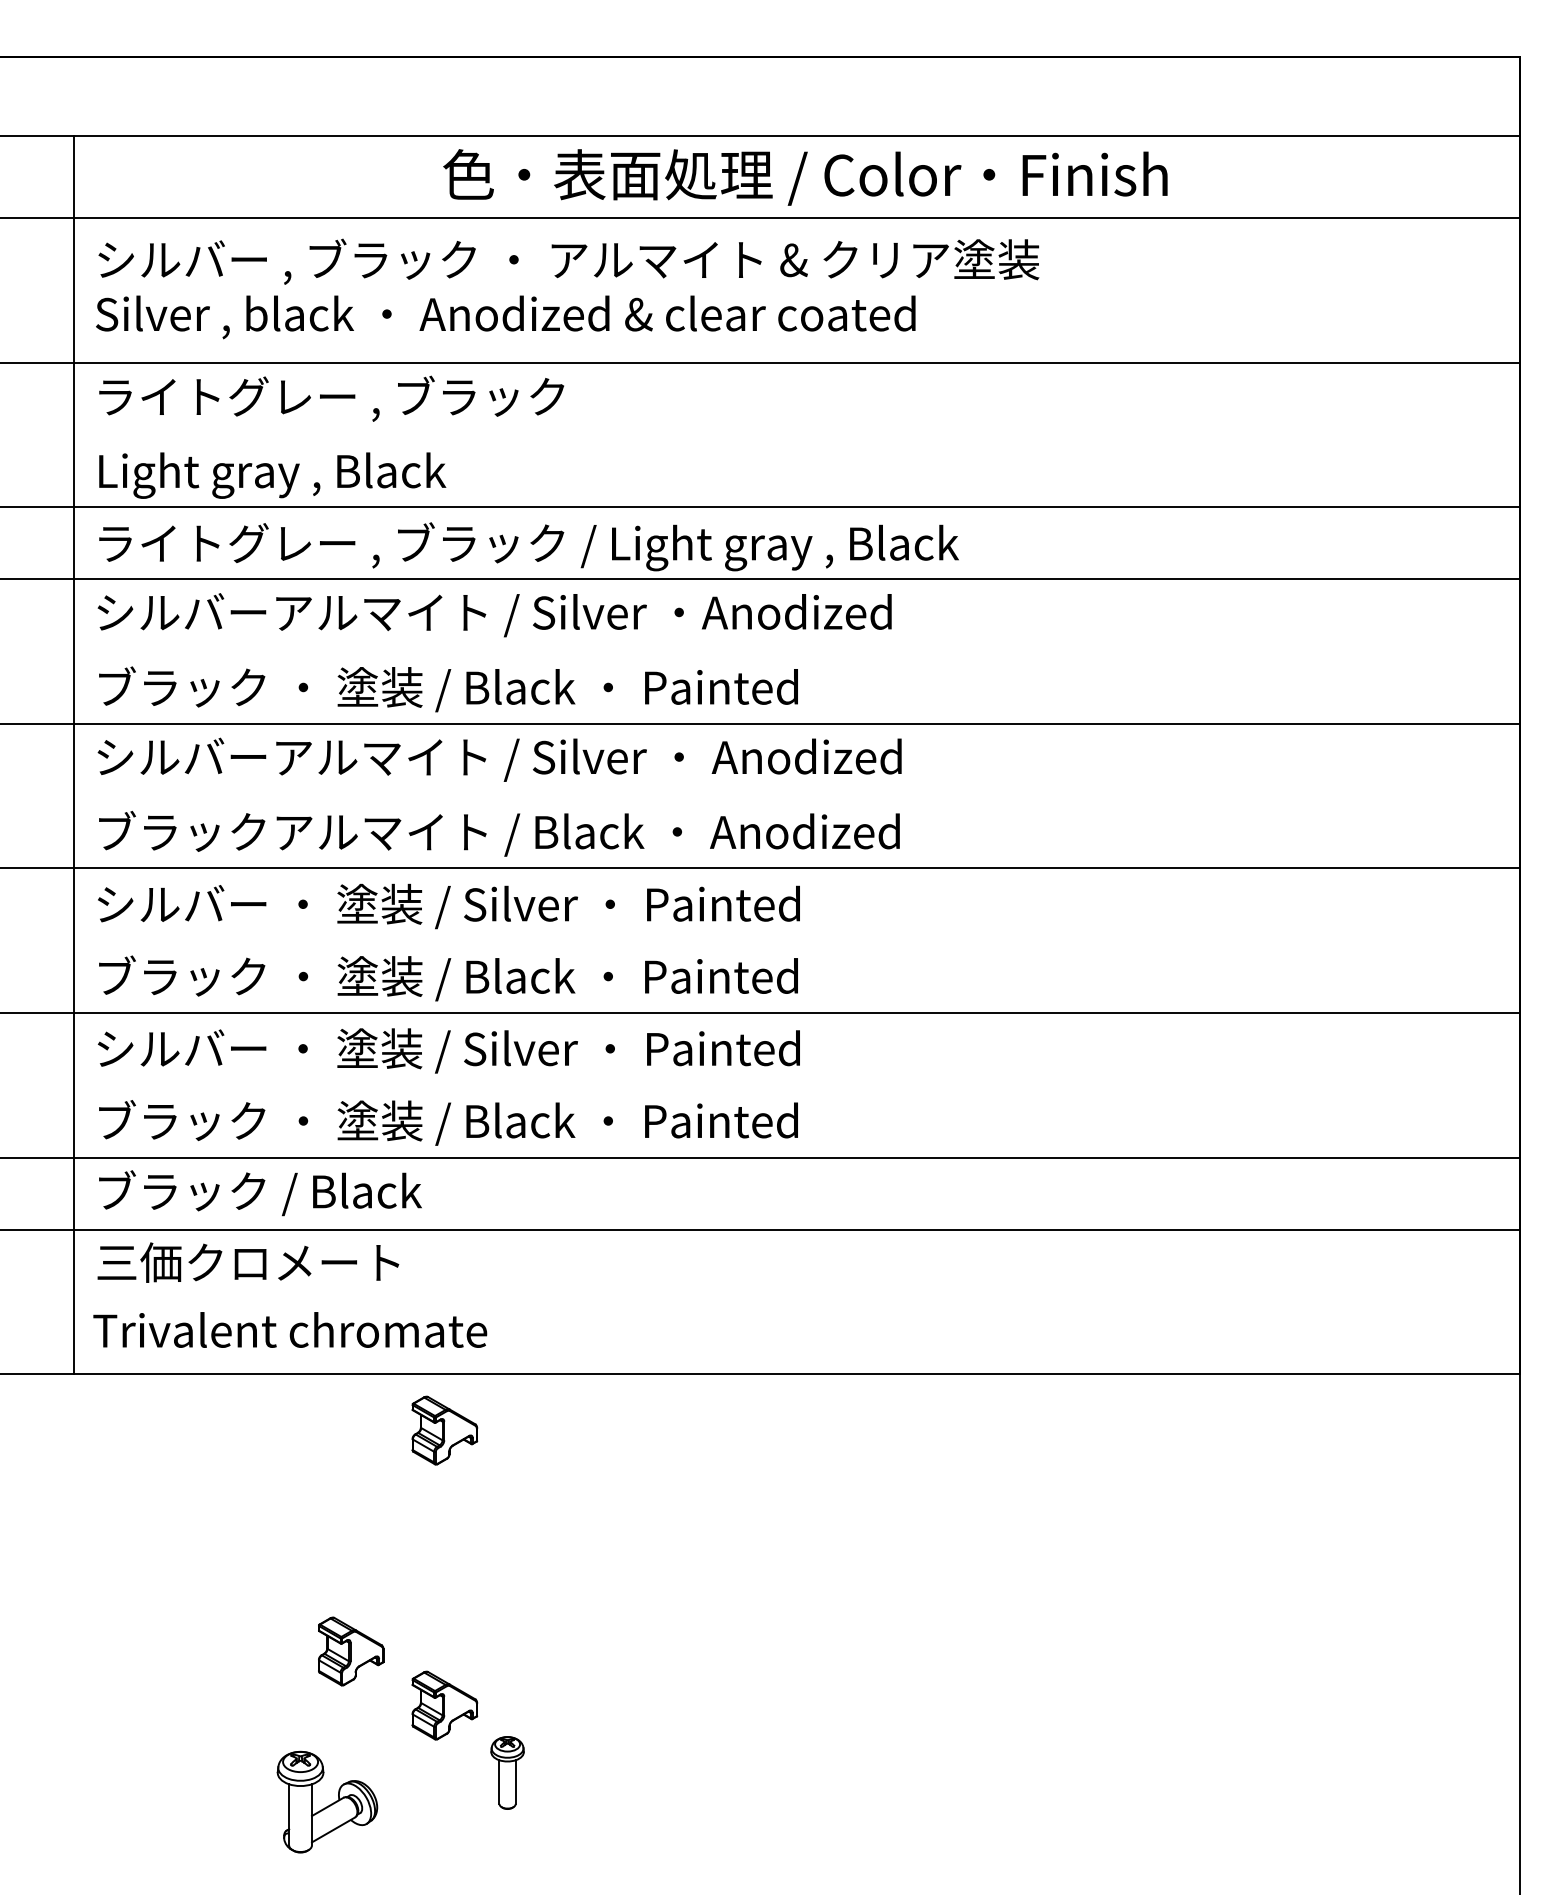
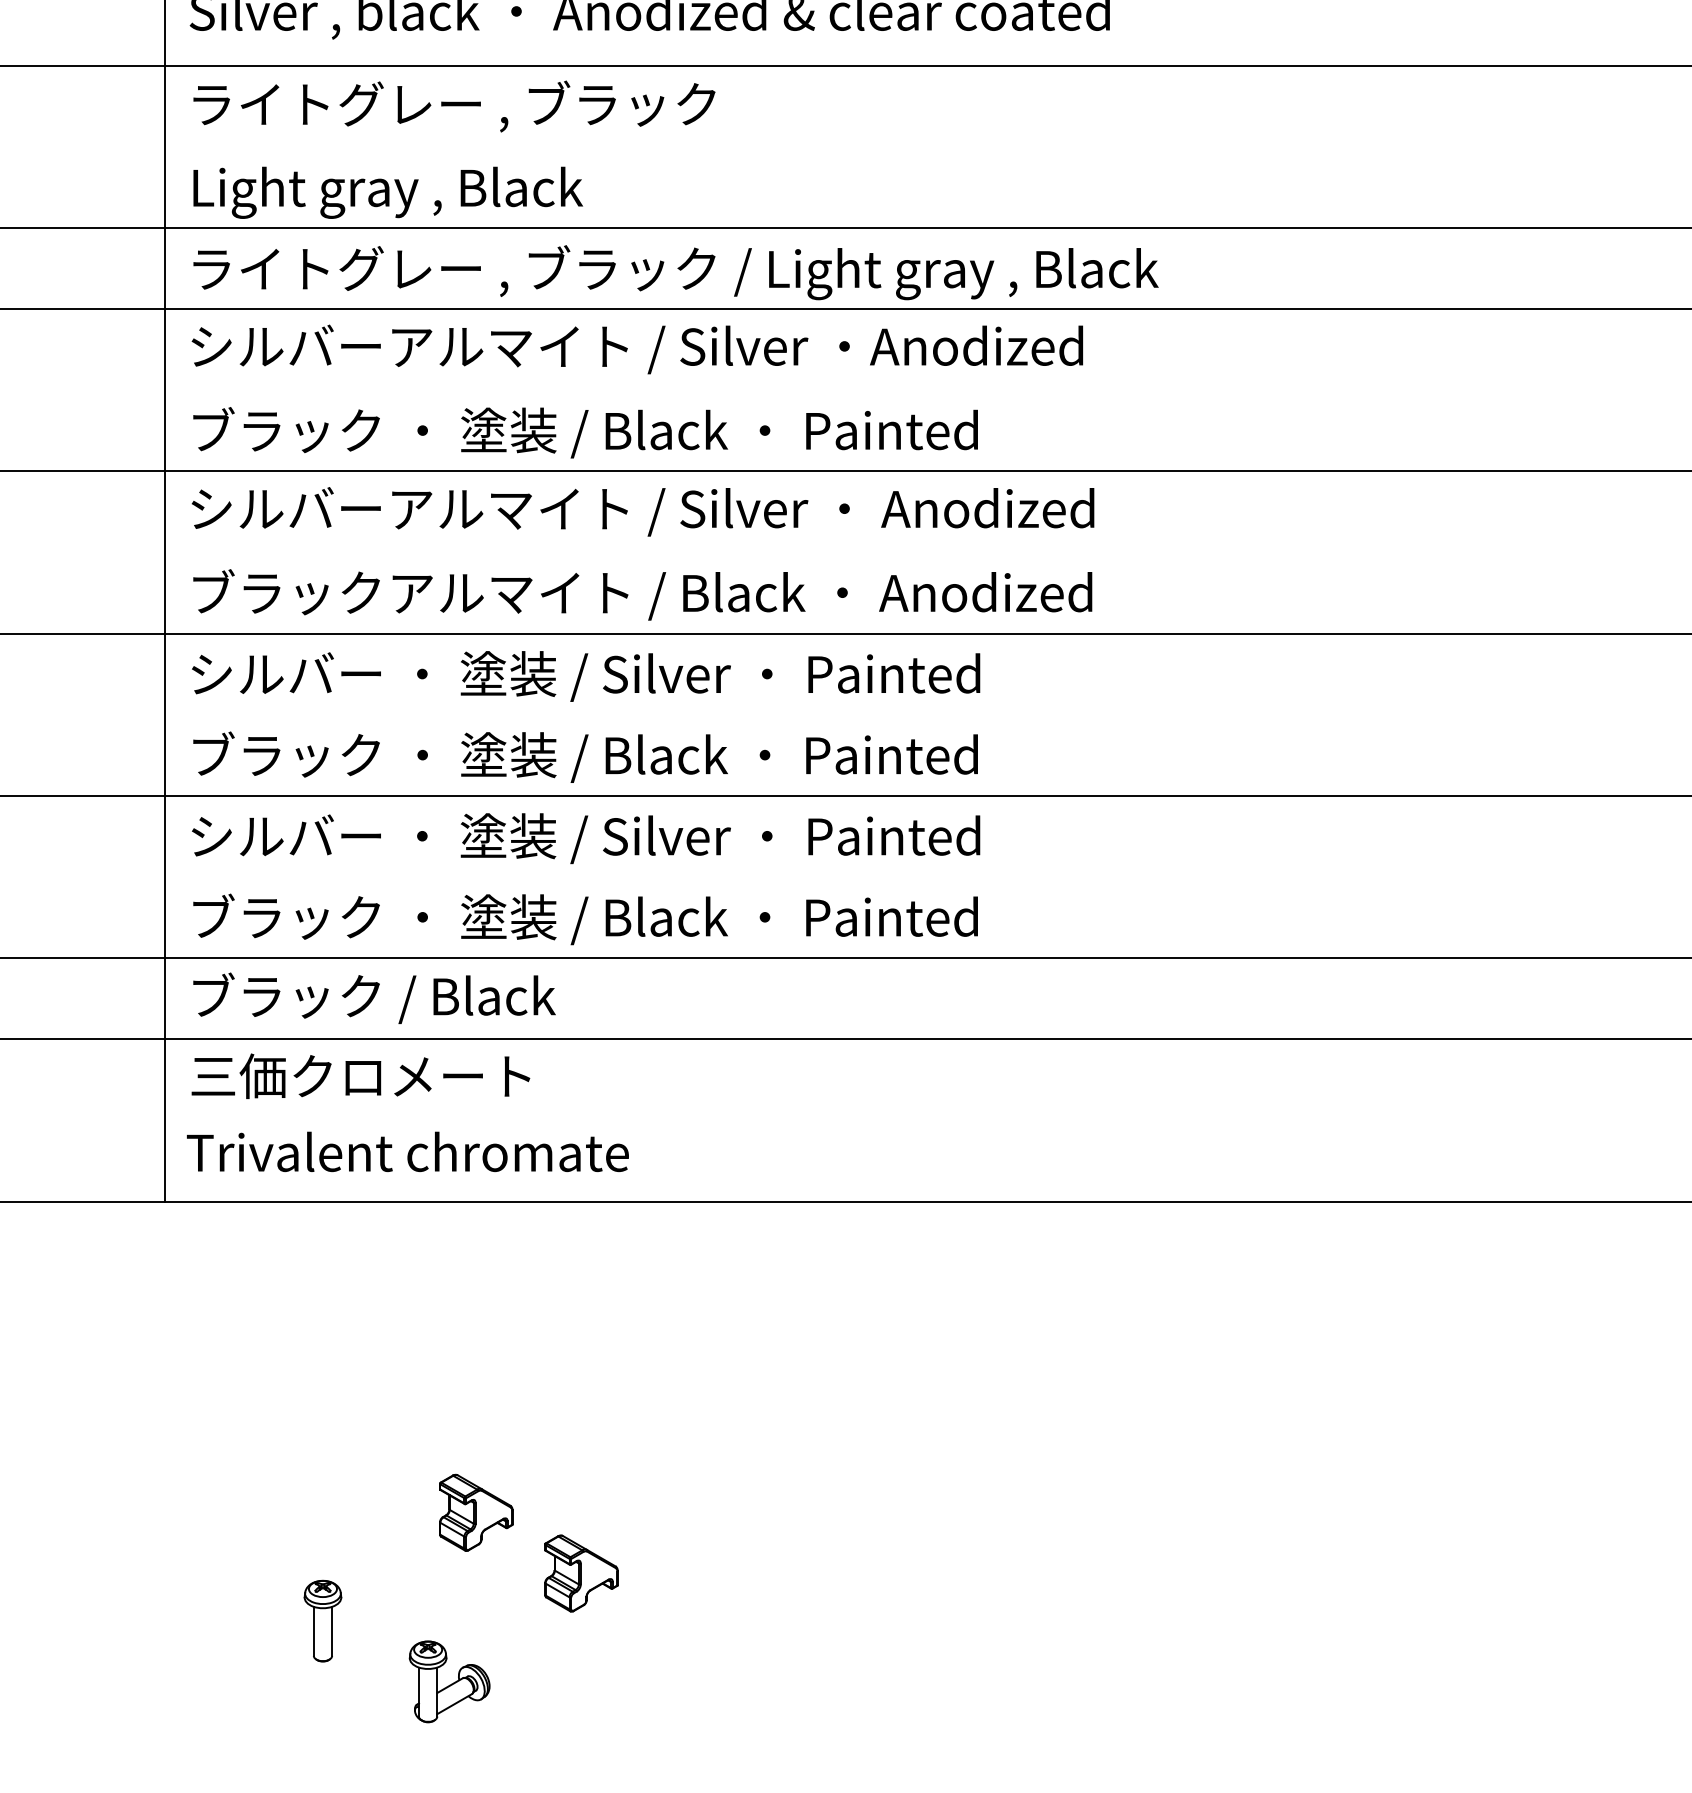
part: (444, 1430) -> (581, 1264), removed
part: (507, 1772) -> (322, 1620), moved
part: (327, 1801) -> (449, 1681), size x0.71

